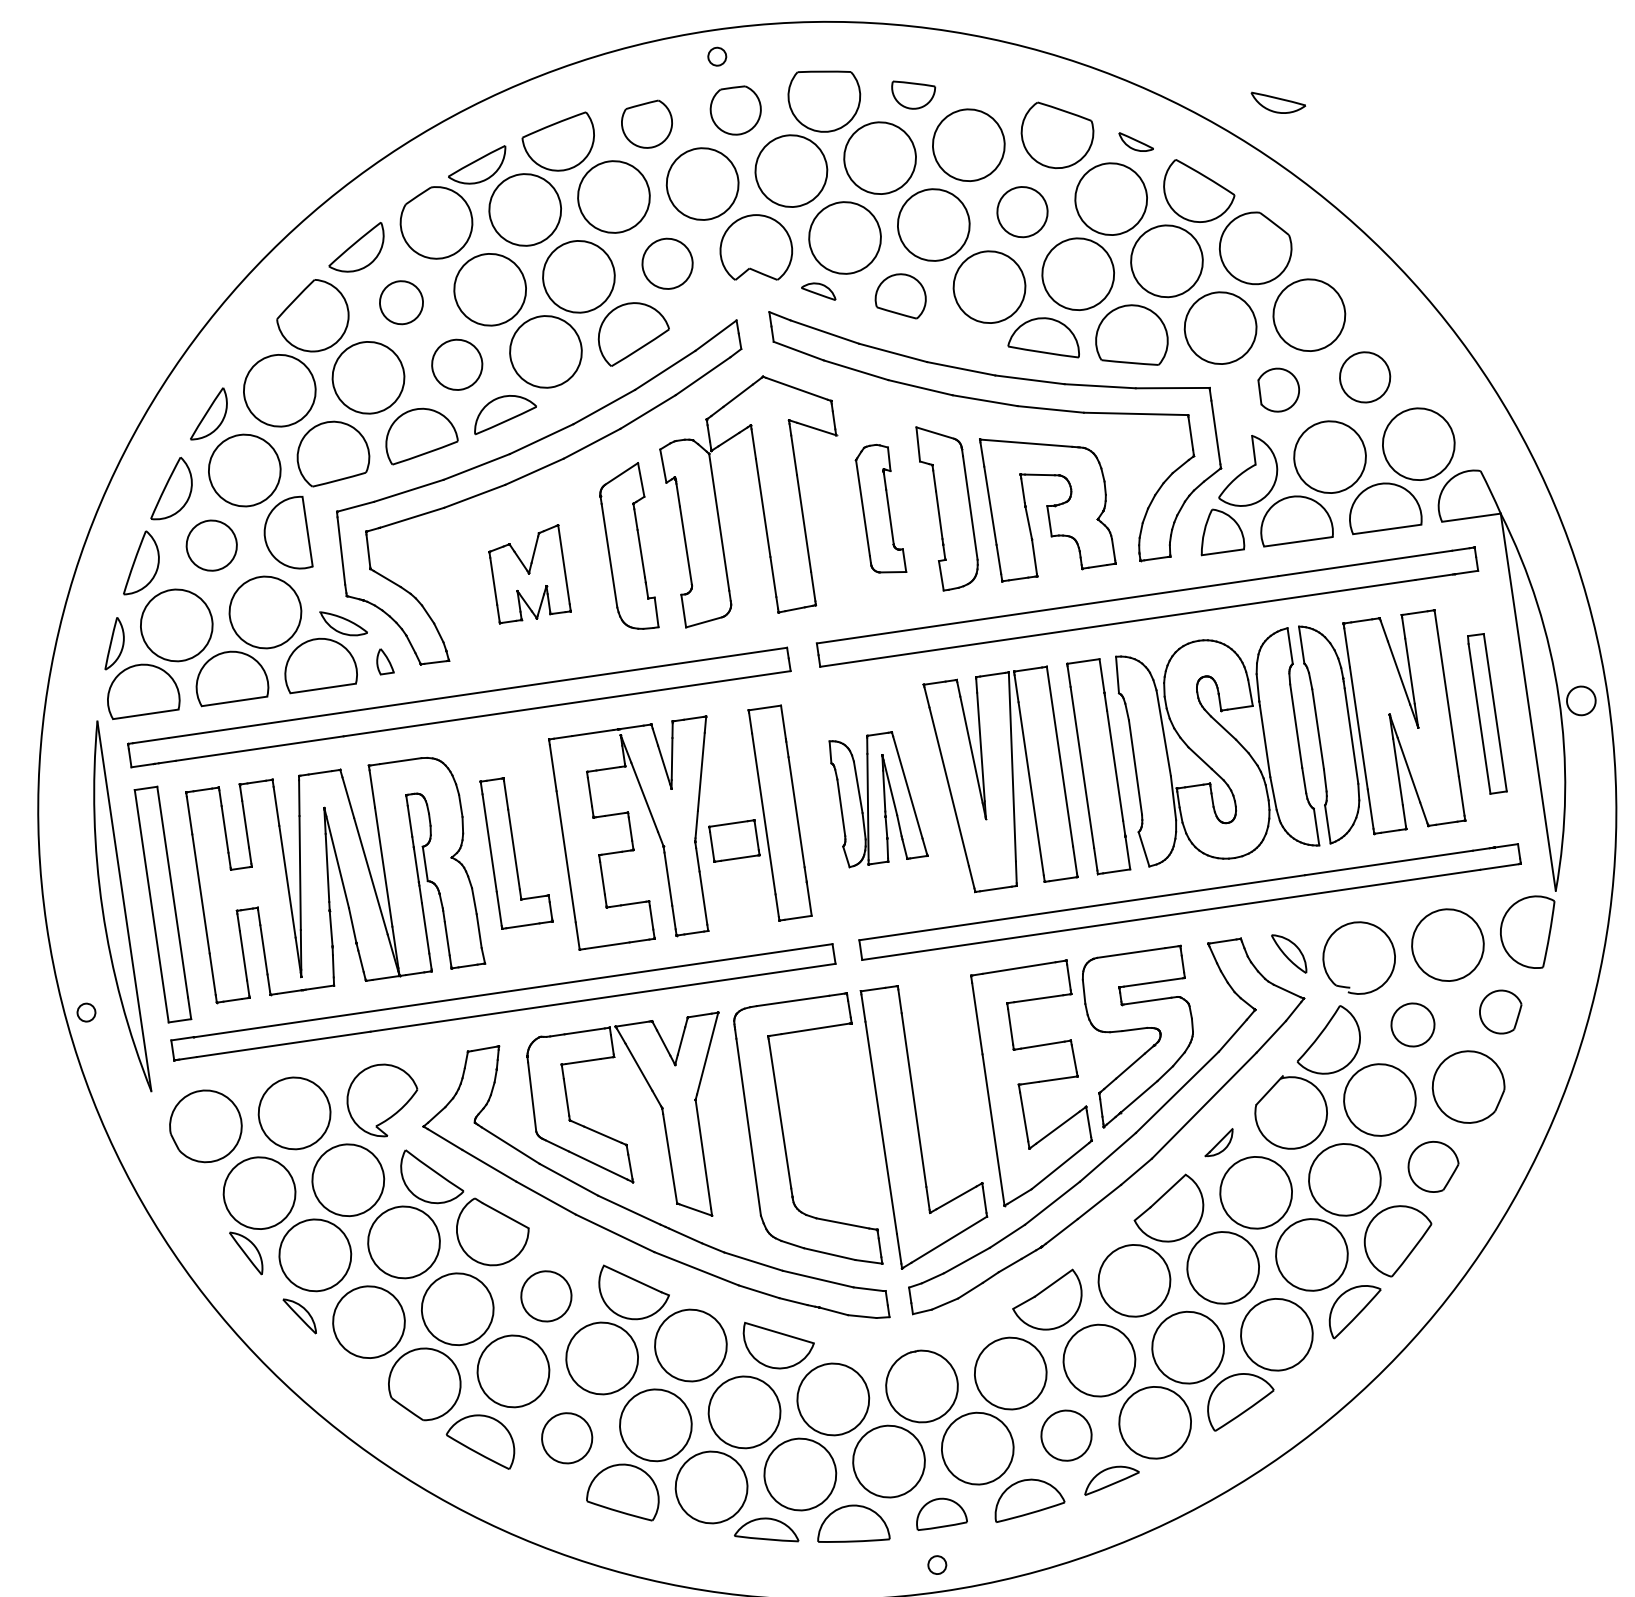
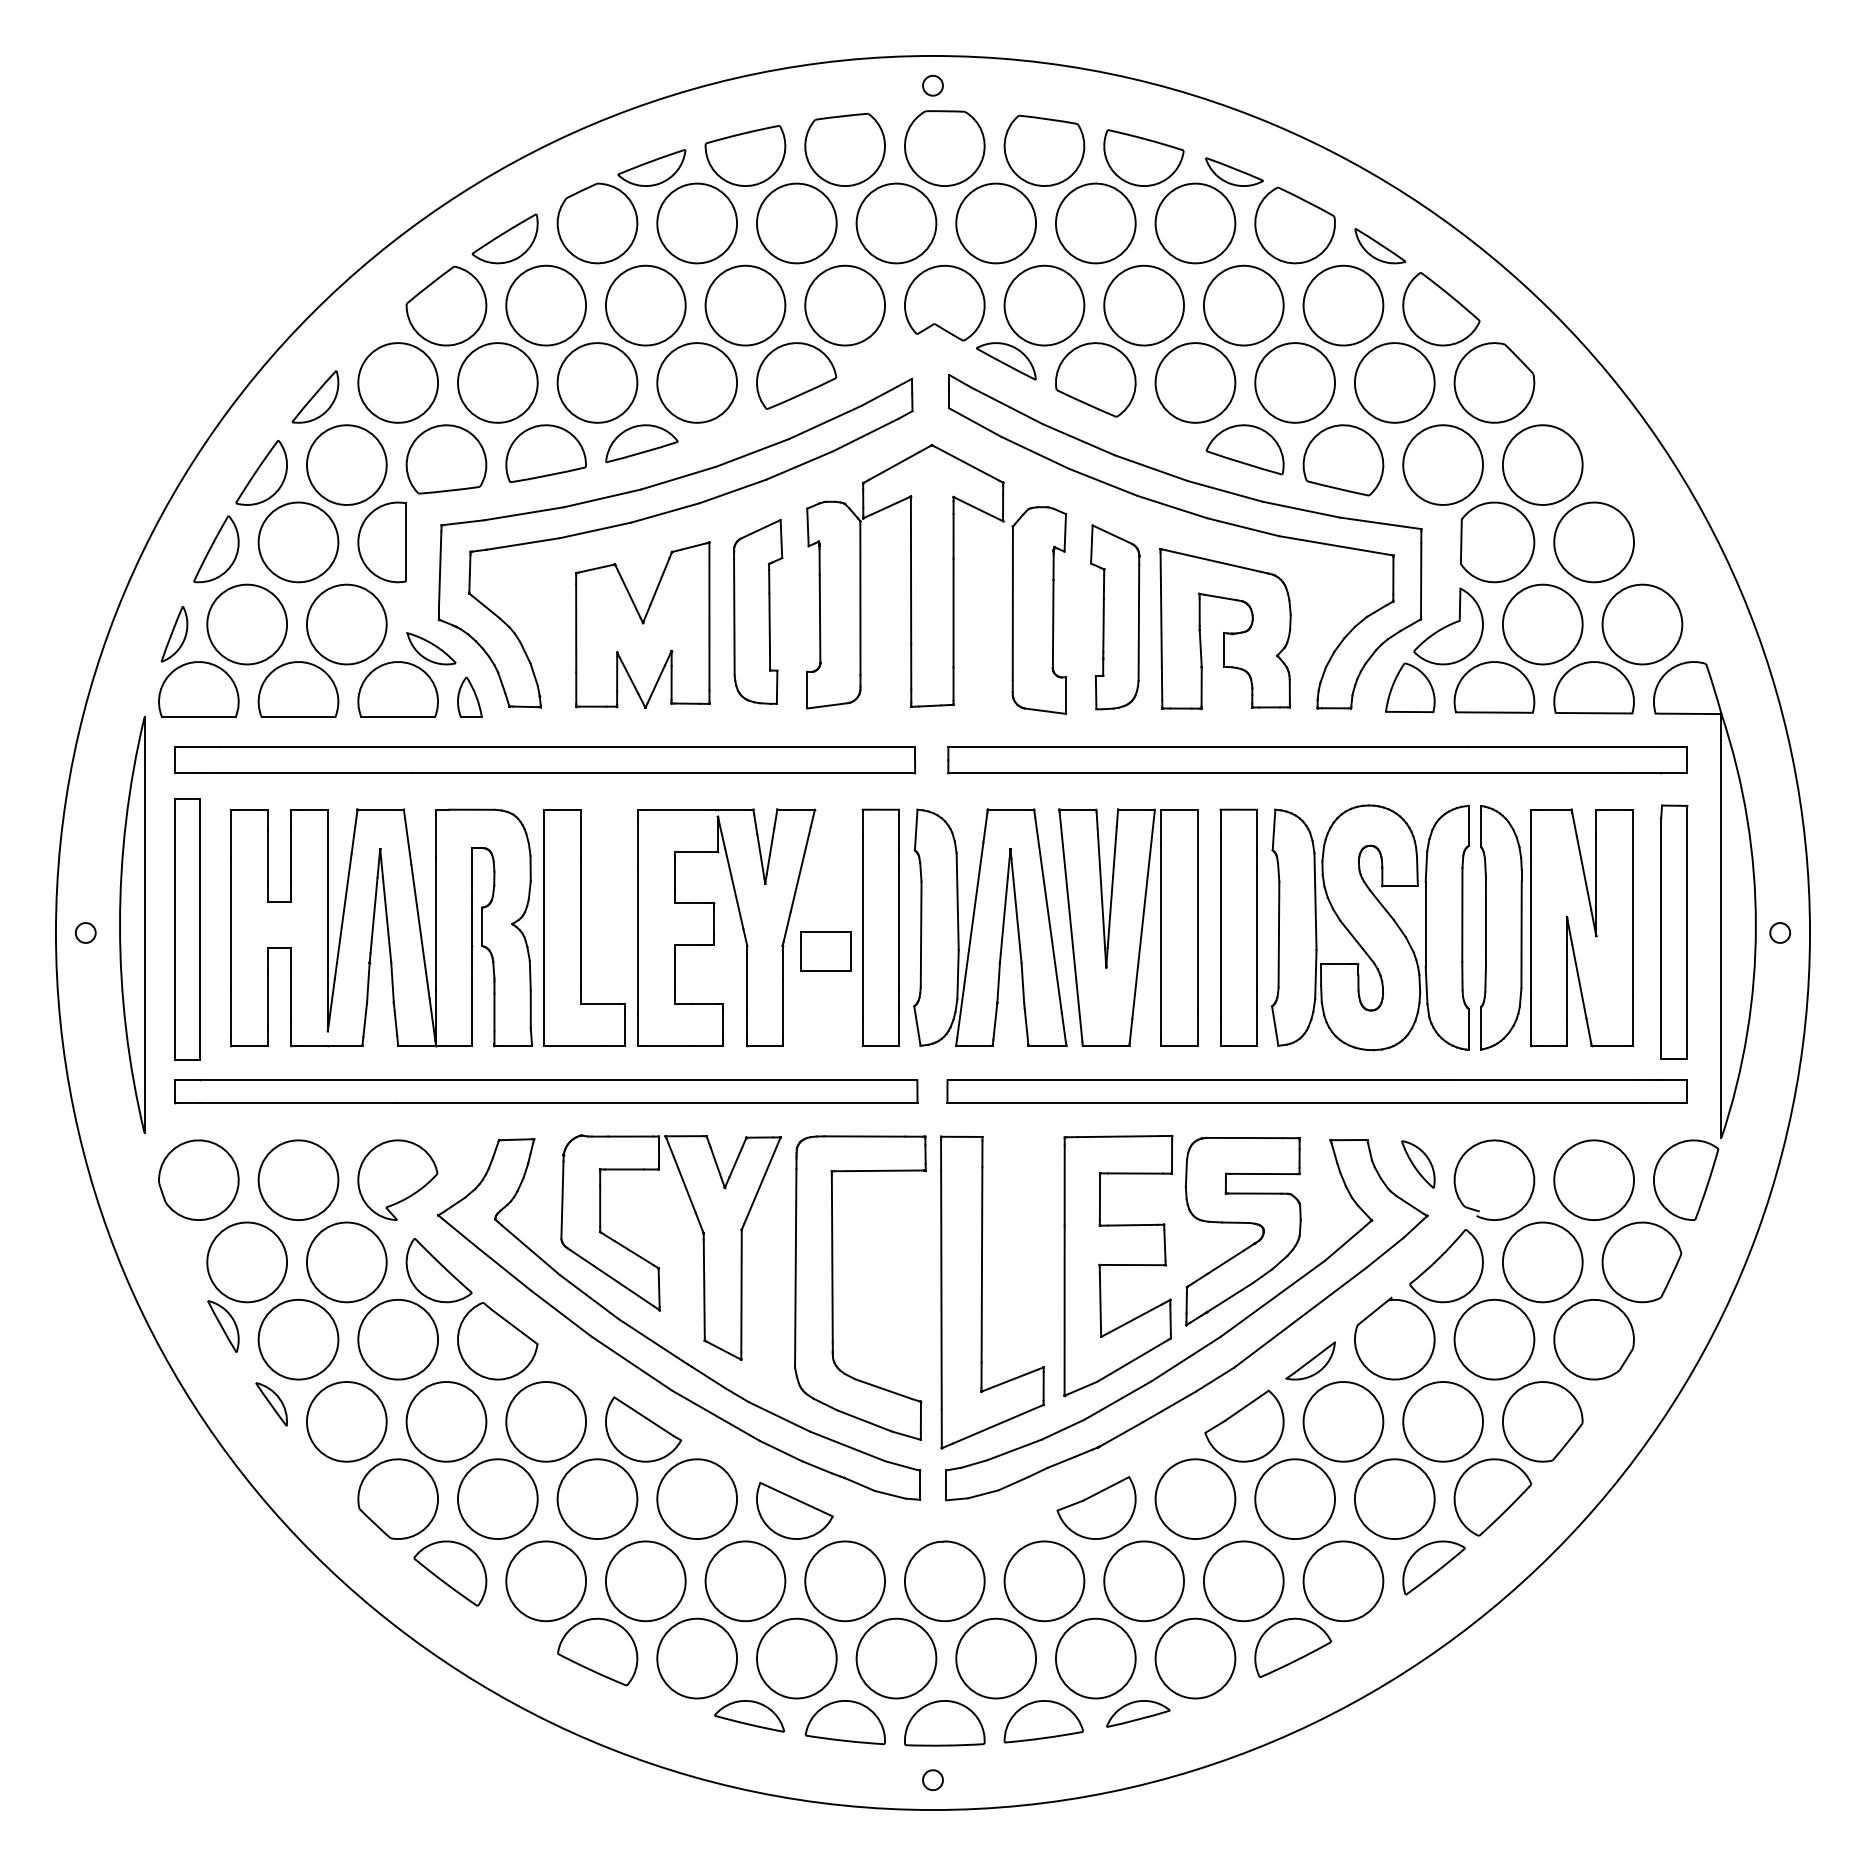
part: (913, 93) -> (1143, 157), size x1.67
part: (1278, 100) -> (1234, 171), moved
part: (735, 111) -> (944, 148), size x1.43
part: (646, 124) -> (844, 149), size x1.43
part: (1136, 141) -> (1380, 246), size x1.43
circle: (1022, 212) -> (1243, 305), size x1.43
circle: (667, 263) -> (844, 305), size x1.43
part: (818, 292) -> (1006, 361), size x1.67
part: (900, 297) -> (1095, 379), size x1.43
circle: (401, 302) -> (546, 305), size x1.67
circle: (457, 364) -> (597, 382), size x1.43
circle: (1364, 377) -> (1593, 542), size x1.43
part: (1279, 390) -> (1497, 542), size x1.67
part: (880, 510) -> (1039, 610), size x1.43
circle: (211, 545) -> (298, 542), size x1.43
part: (528, 574) -> (642, 624), size x1.67
part: (384, 660) -> (469, 696), size x1.43
circle: (1581, 700) -> (1780, 932), size x0.62
part: (1487, 713) -> (1674, 931), size x1.43
part: (877, 798) -> (990, 927), size x1.67
part: (516, 851) -> (584, 927), size x1.43
circle: (86, 1012) -> (85, 932), moved
part: (1500, 1012) -> (1641, 1262), size x1.67
circle: (1412, 1025) -> (1542, 1262), size x1.67
part: (1218, 1142) -> (1310, 1360), size x1.43
part: (1433, 1166) -> (1542, 1421), size x1.43
circle: (545, 1296) -> (545, 1421), size x1.43
circle: (1066, 1435) -> (1095, 1658), size x1.43
circle: (567, 1438) -> (546, 1581), size x1.43
part: (940, 1513) -> (944, 1723), size x1.43

